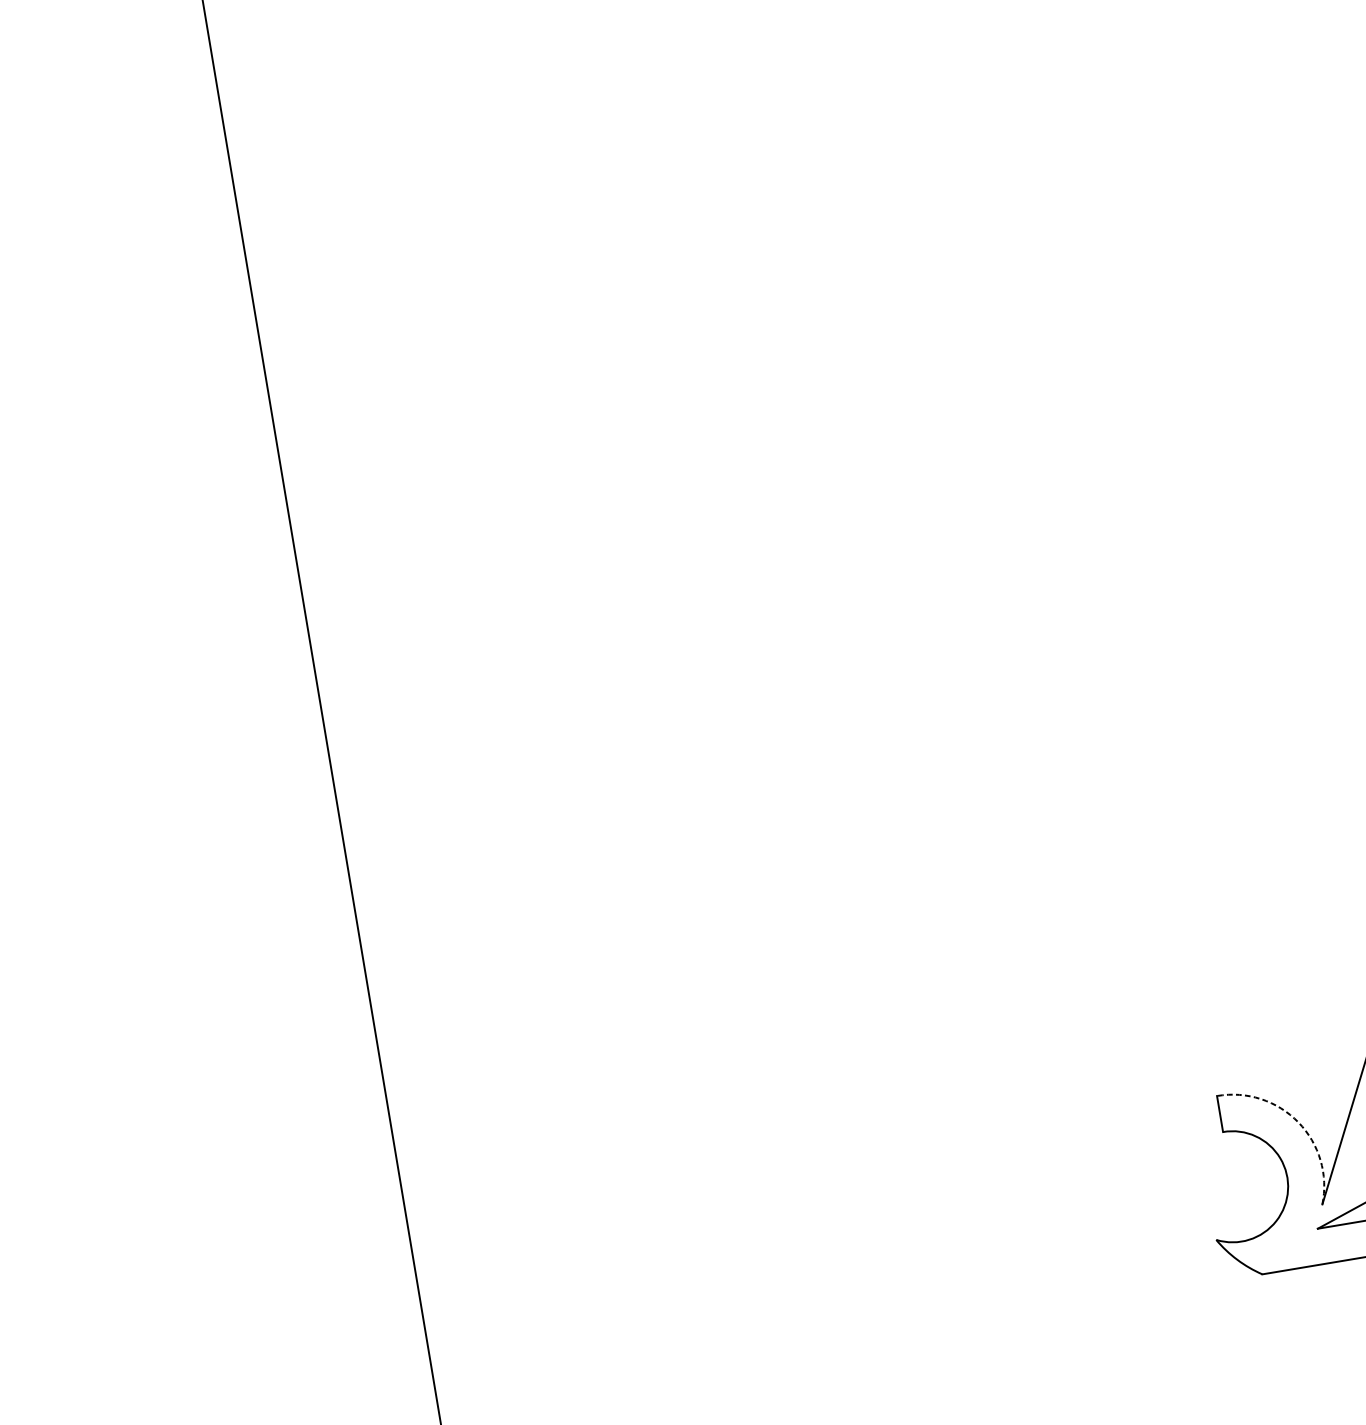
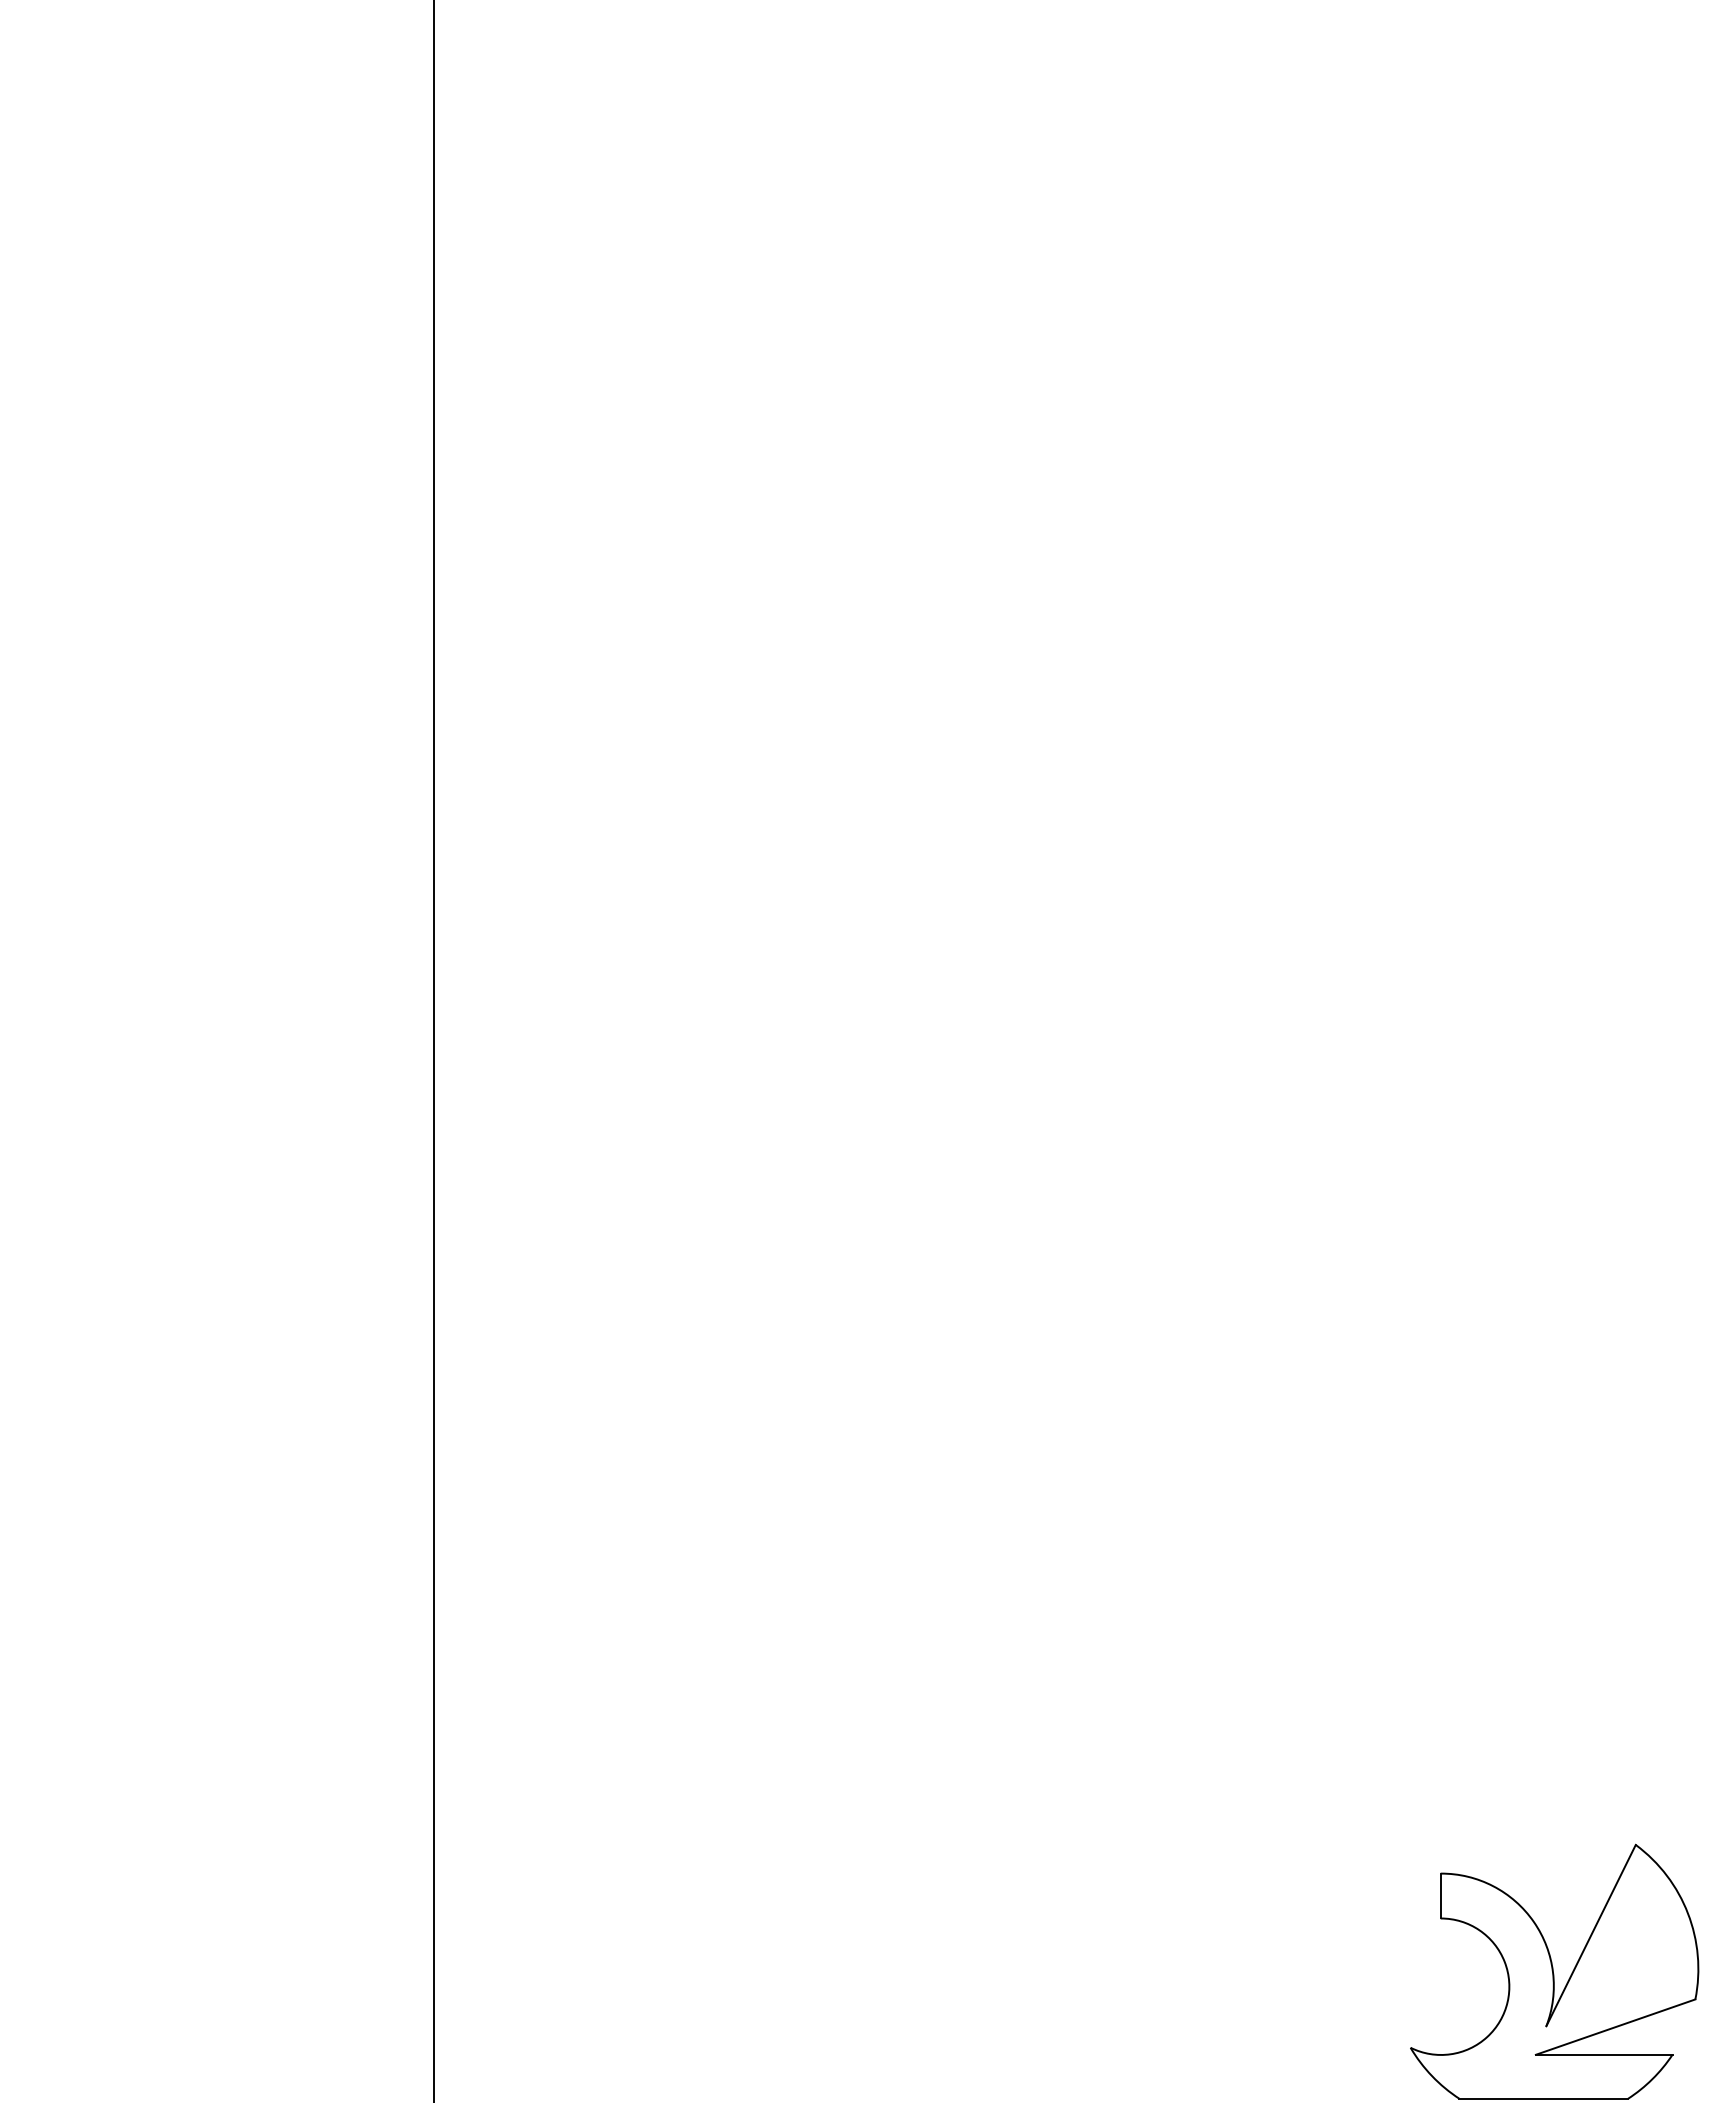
arc: (1298, 1122) -> (1533, 1922), dashed -> solid

